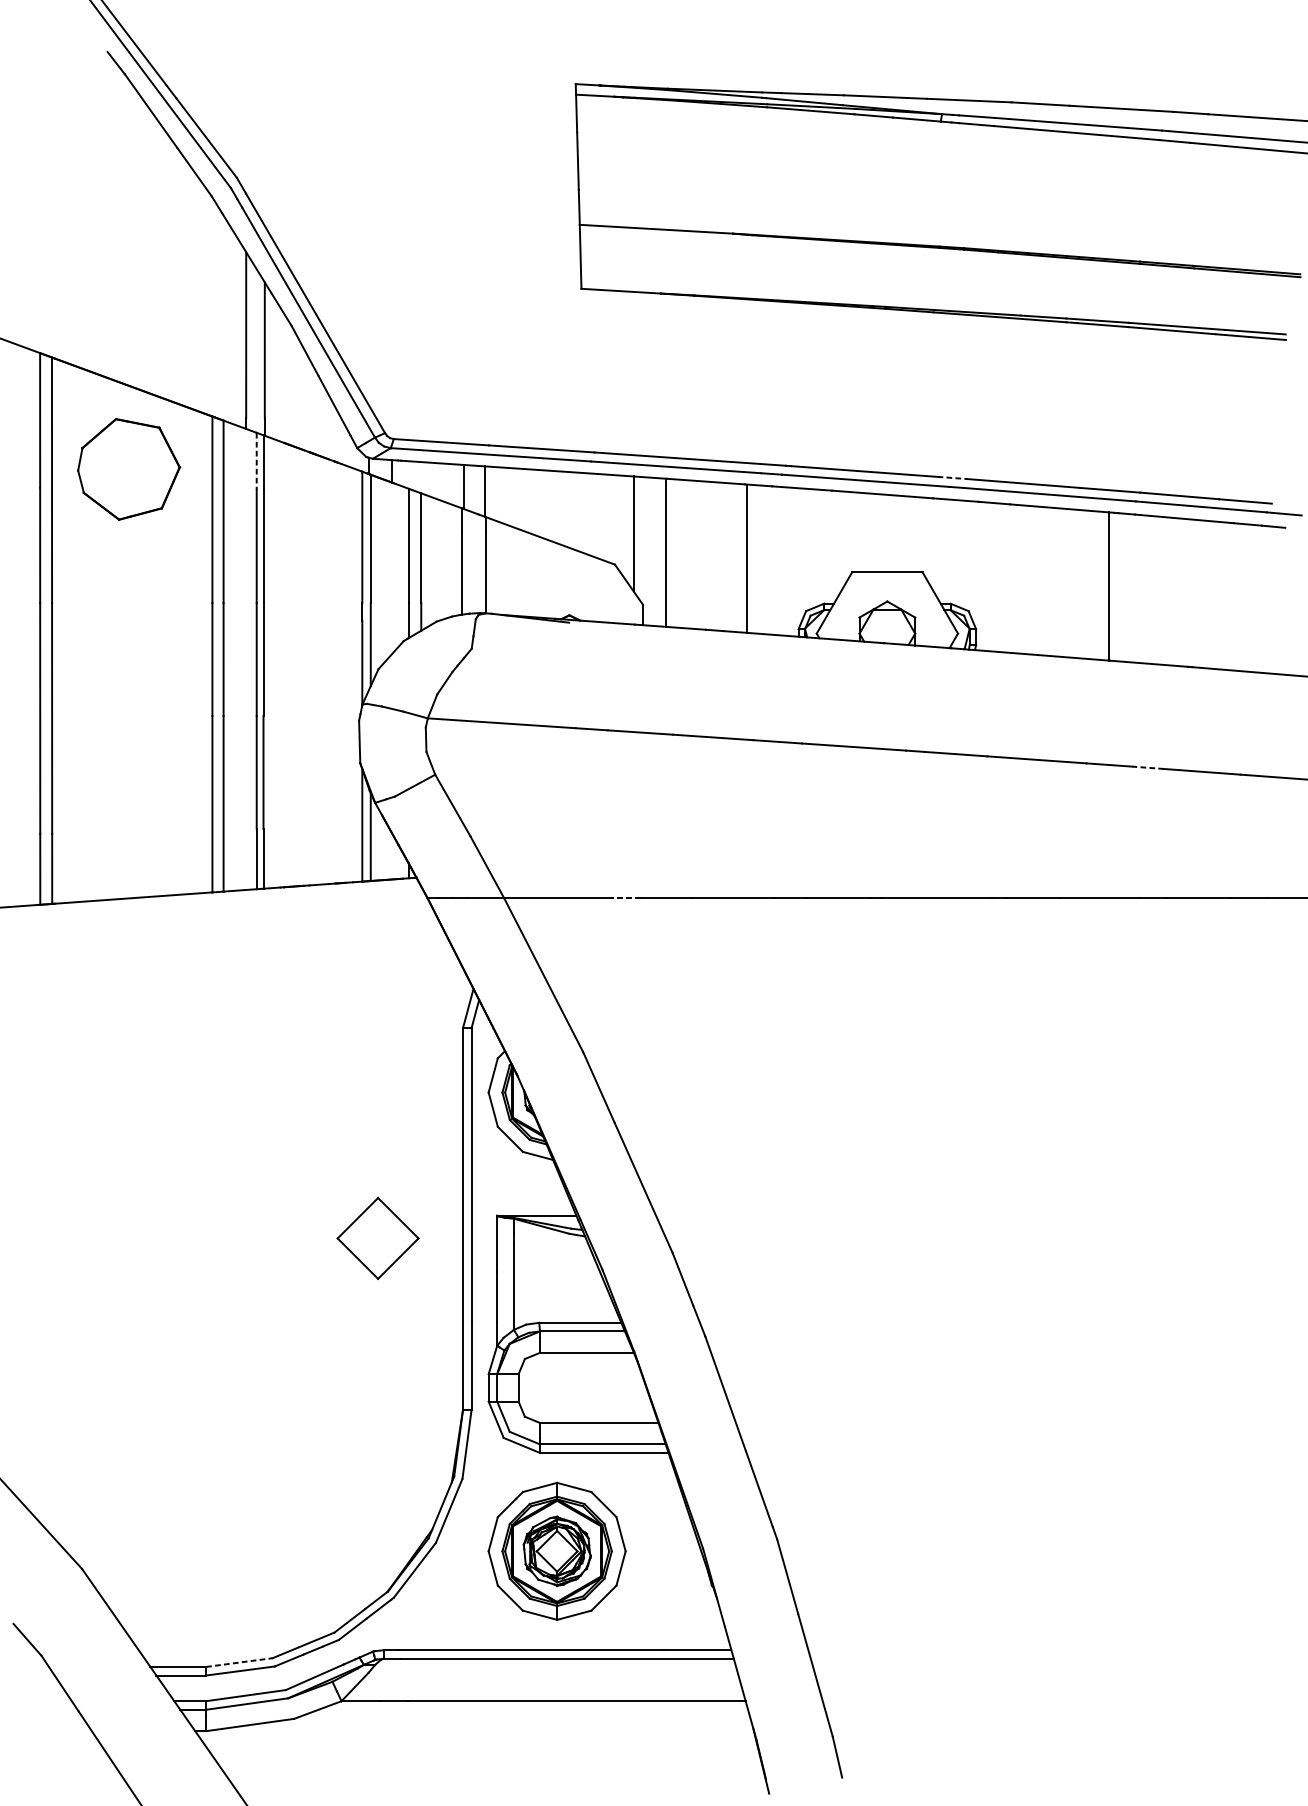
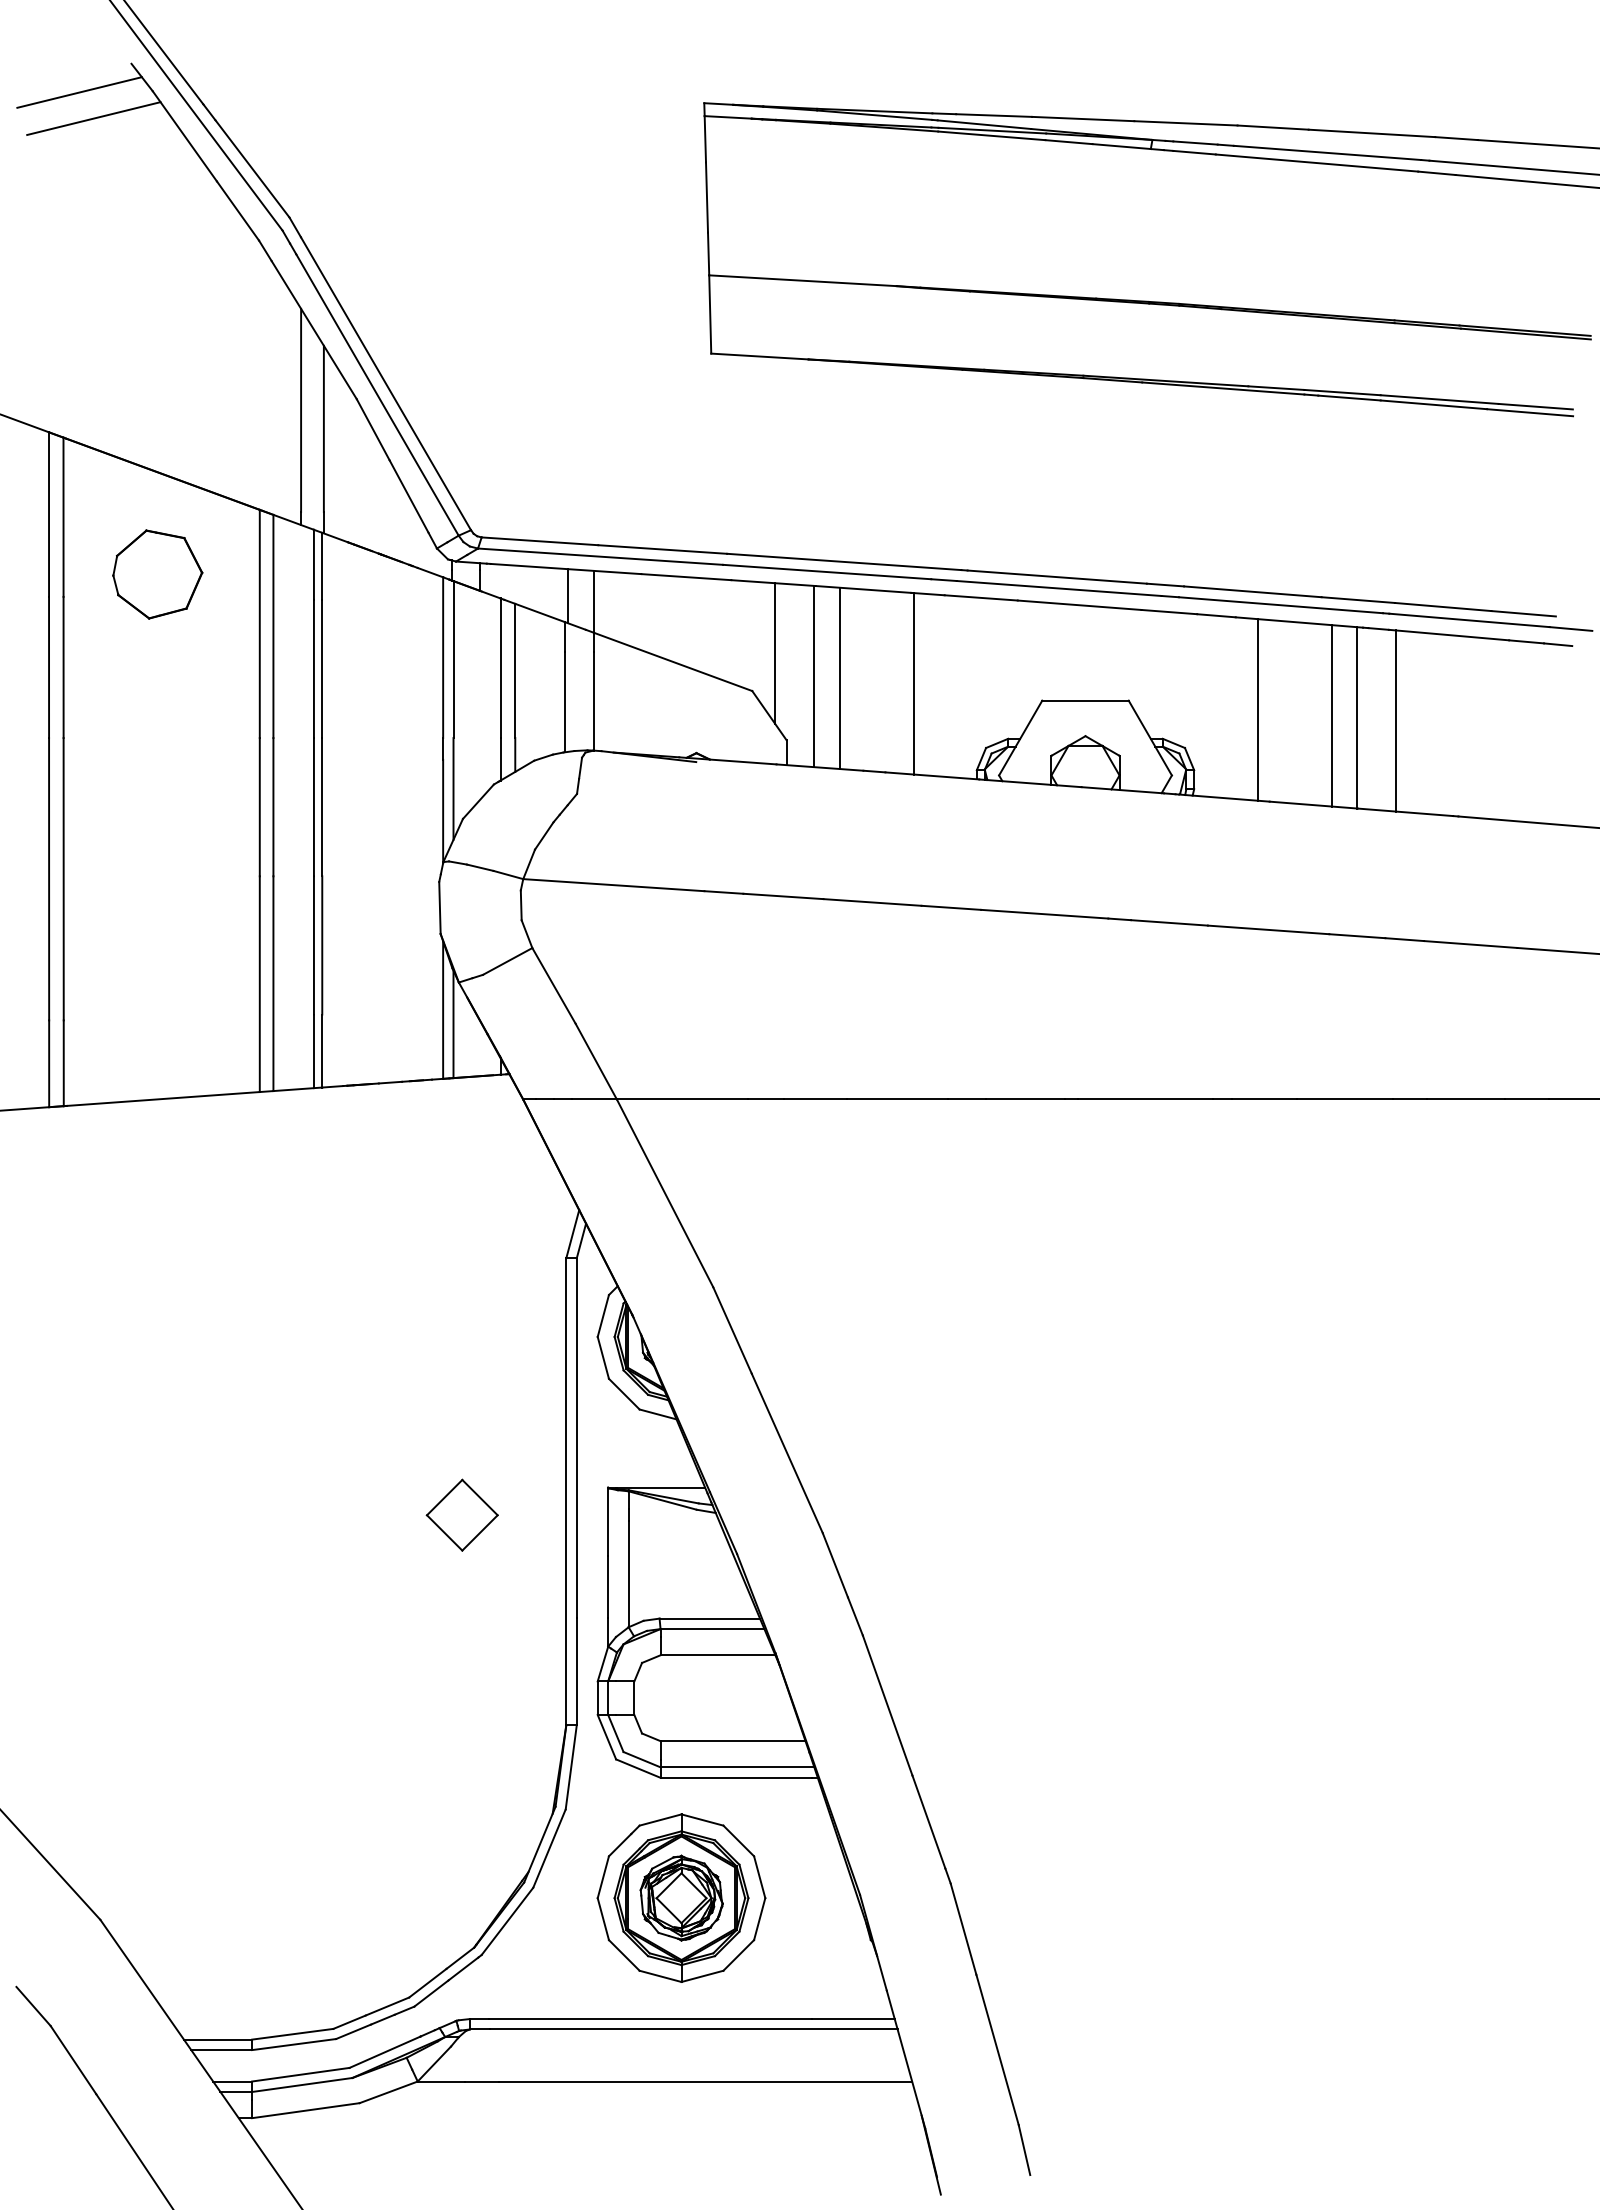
line: (65, 75) -> (79, 92), added
line: (76, 96) -> (93, 118), added
line: (256, 462) -> (313, 565), dashed -> solid
part: (128, 469) -> (157, 574), size x0.71
line: (952, 478) -> (1165, 585), dashed -> solid
line: (686, 554) -> (839, 678), added
line: (1027, 579) -> (1257, 709), added
line: (1088, 584) -> (1331, 715), added
line: (1141, 588) -> (1396, 720), added
line: (1148, 767) -> (1404, 939), dashed -> solid
line: (625, 898) -> (765, 1099), dashed -> solid
part: (377, 1237) -> (461, 1514), size x0.71
line: (239, 1662) -> (293, 2034), dashed -> solid

